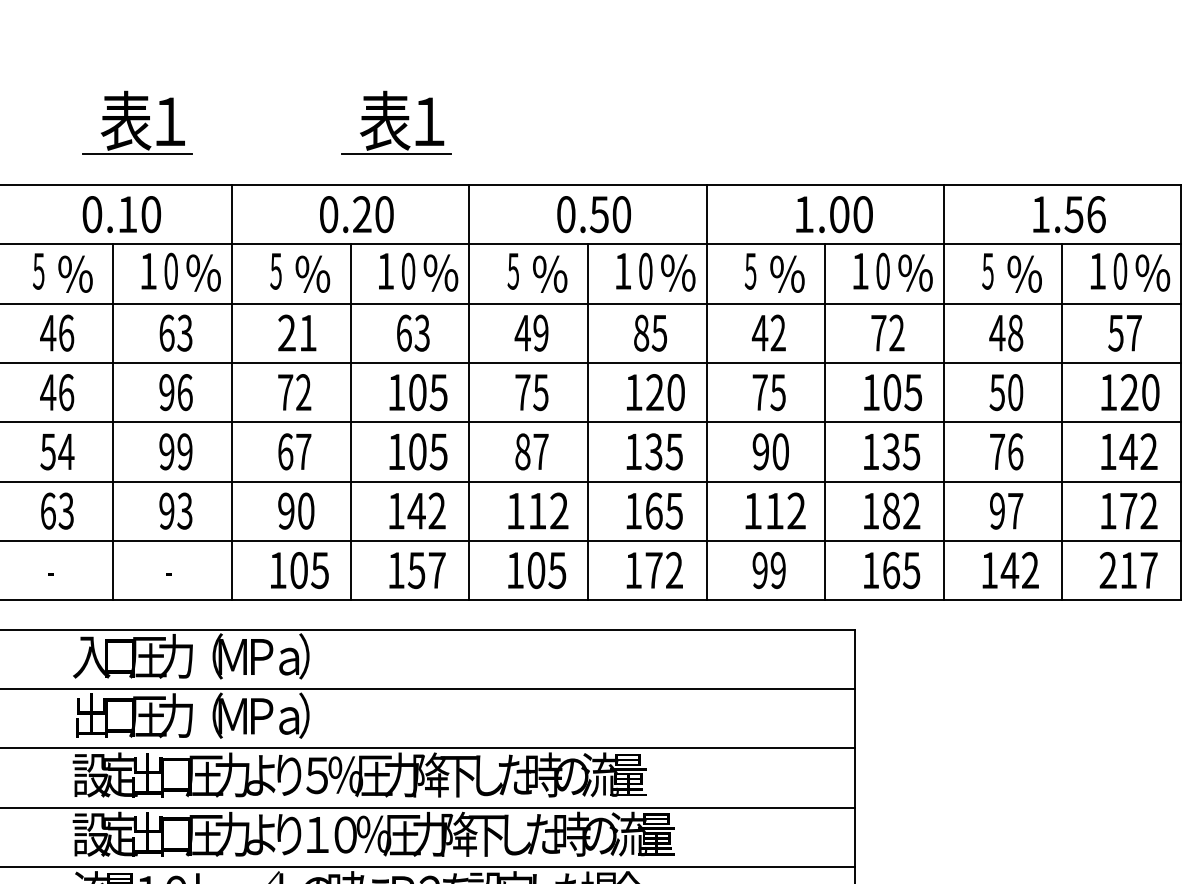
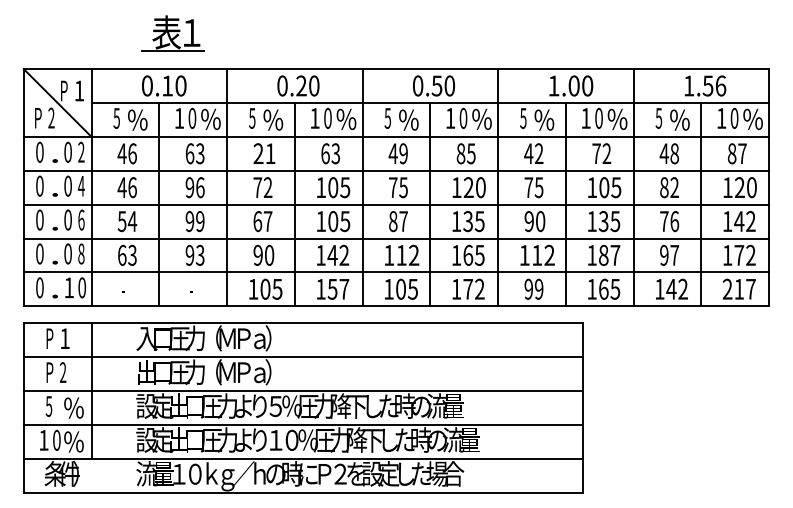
part: (395, 122) -> (320, 33), removed
text: (1115, 332) -> (731, 153), 57 -> 87
text: (1004, 392) -> (668, 187), 50 -> 82
text: (911, 509) -> (615, 254), 182 -> 187

